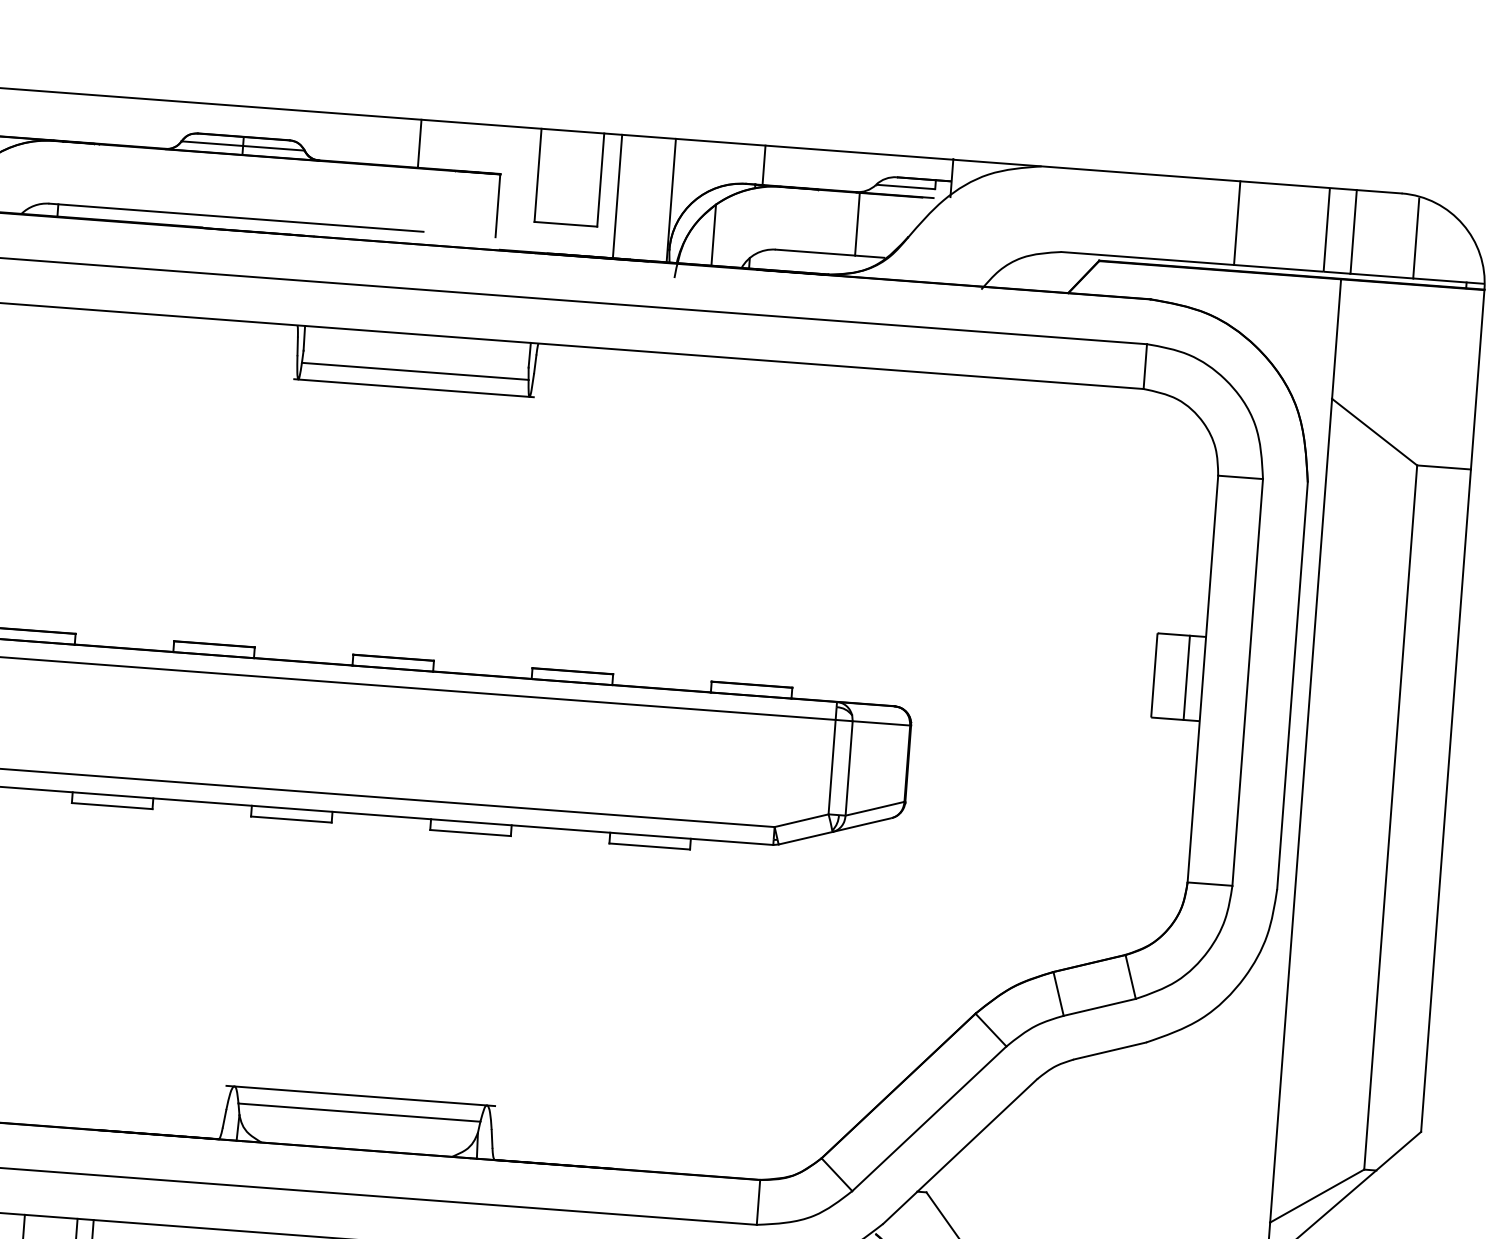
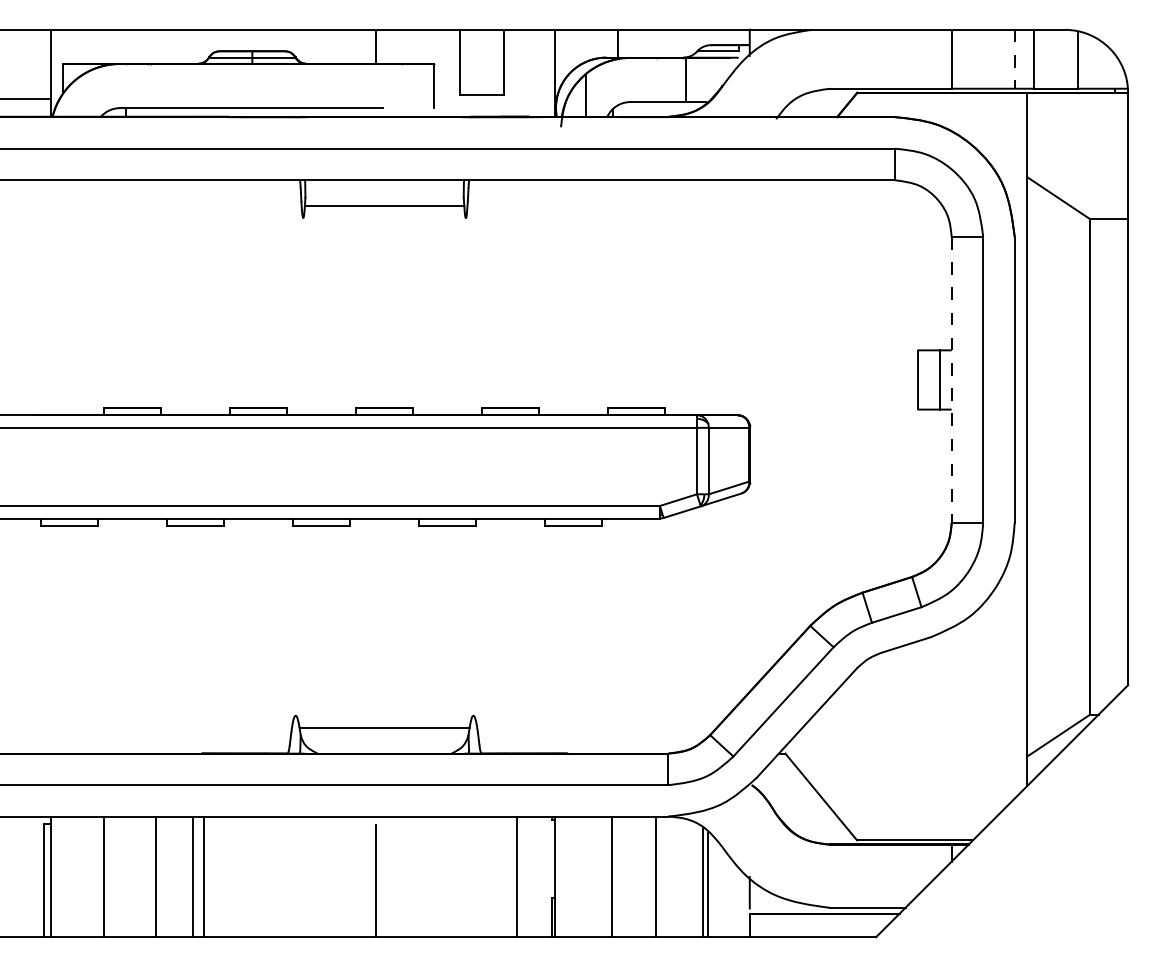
line: (617, 195) -> (516, 72), removed
line: (1326, 231) -> (1014, 60), solid -> dashed
line: (413, 388) -> (384, 218), removed
line: (1202, 679) -> (951, 380), solid -> dashed
line: (360, 1095) -> (384, 715), removed

